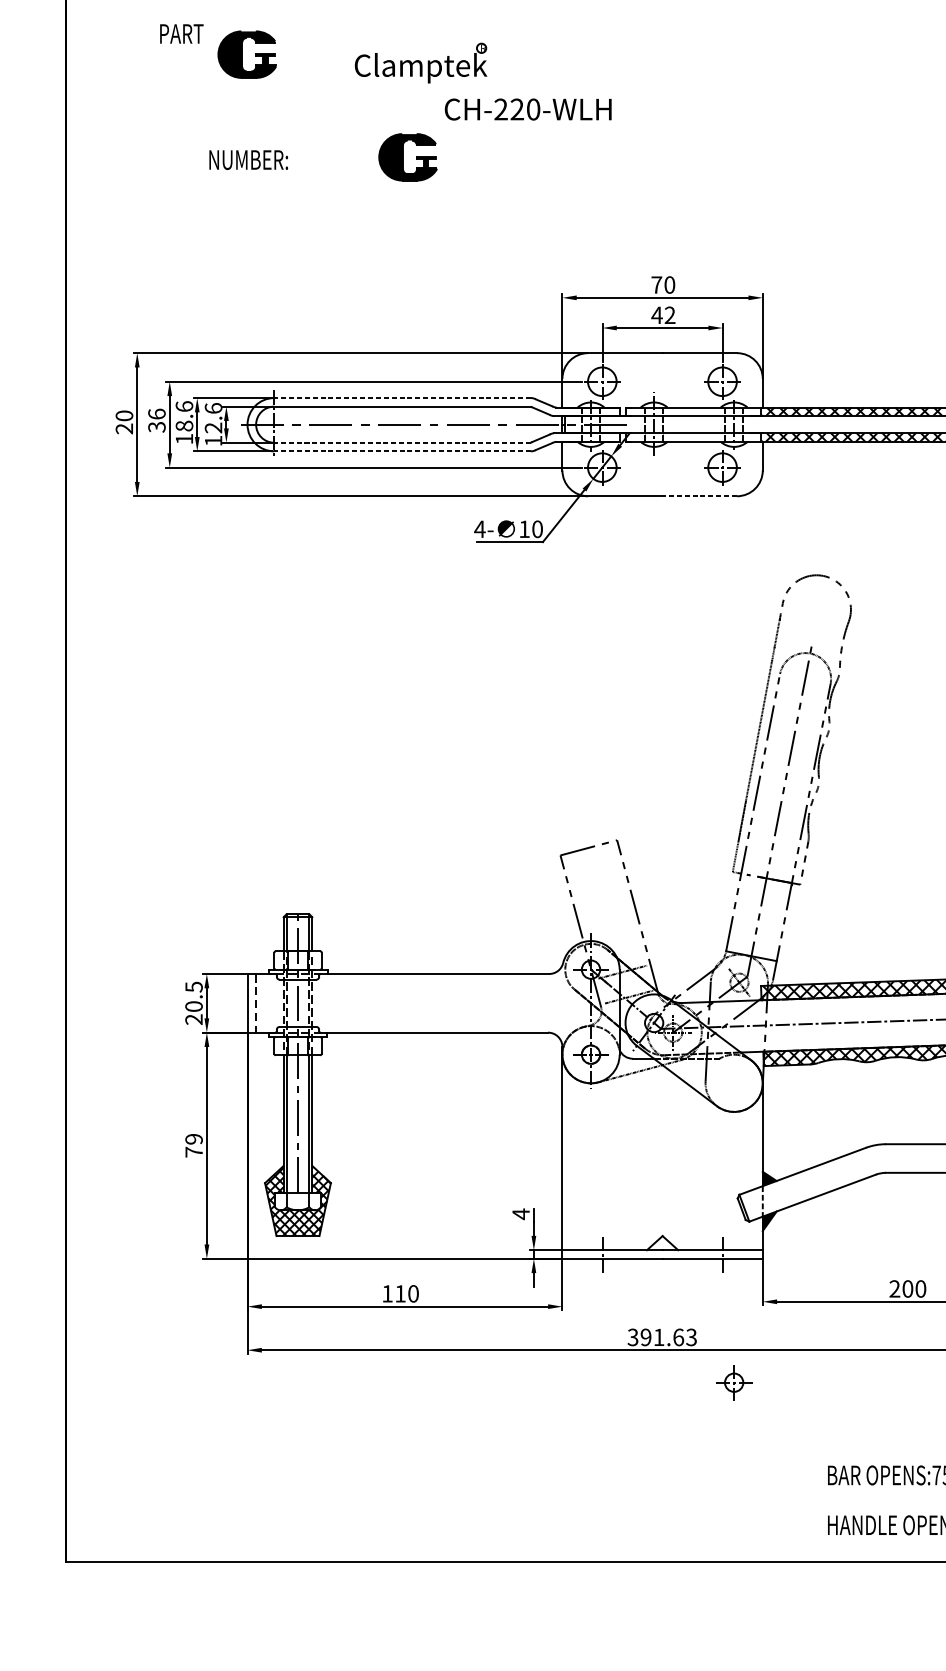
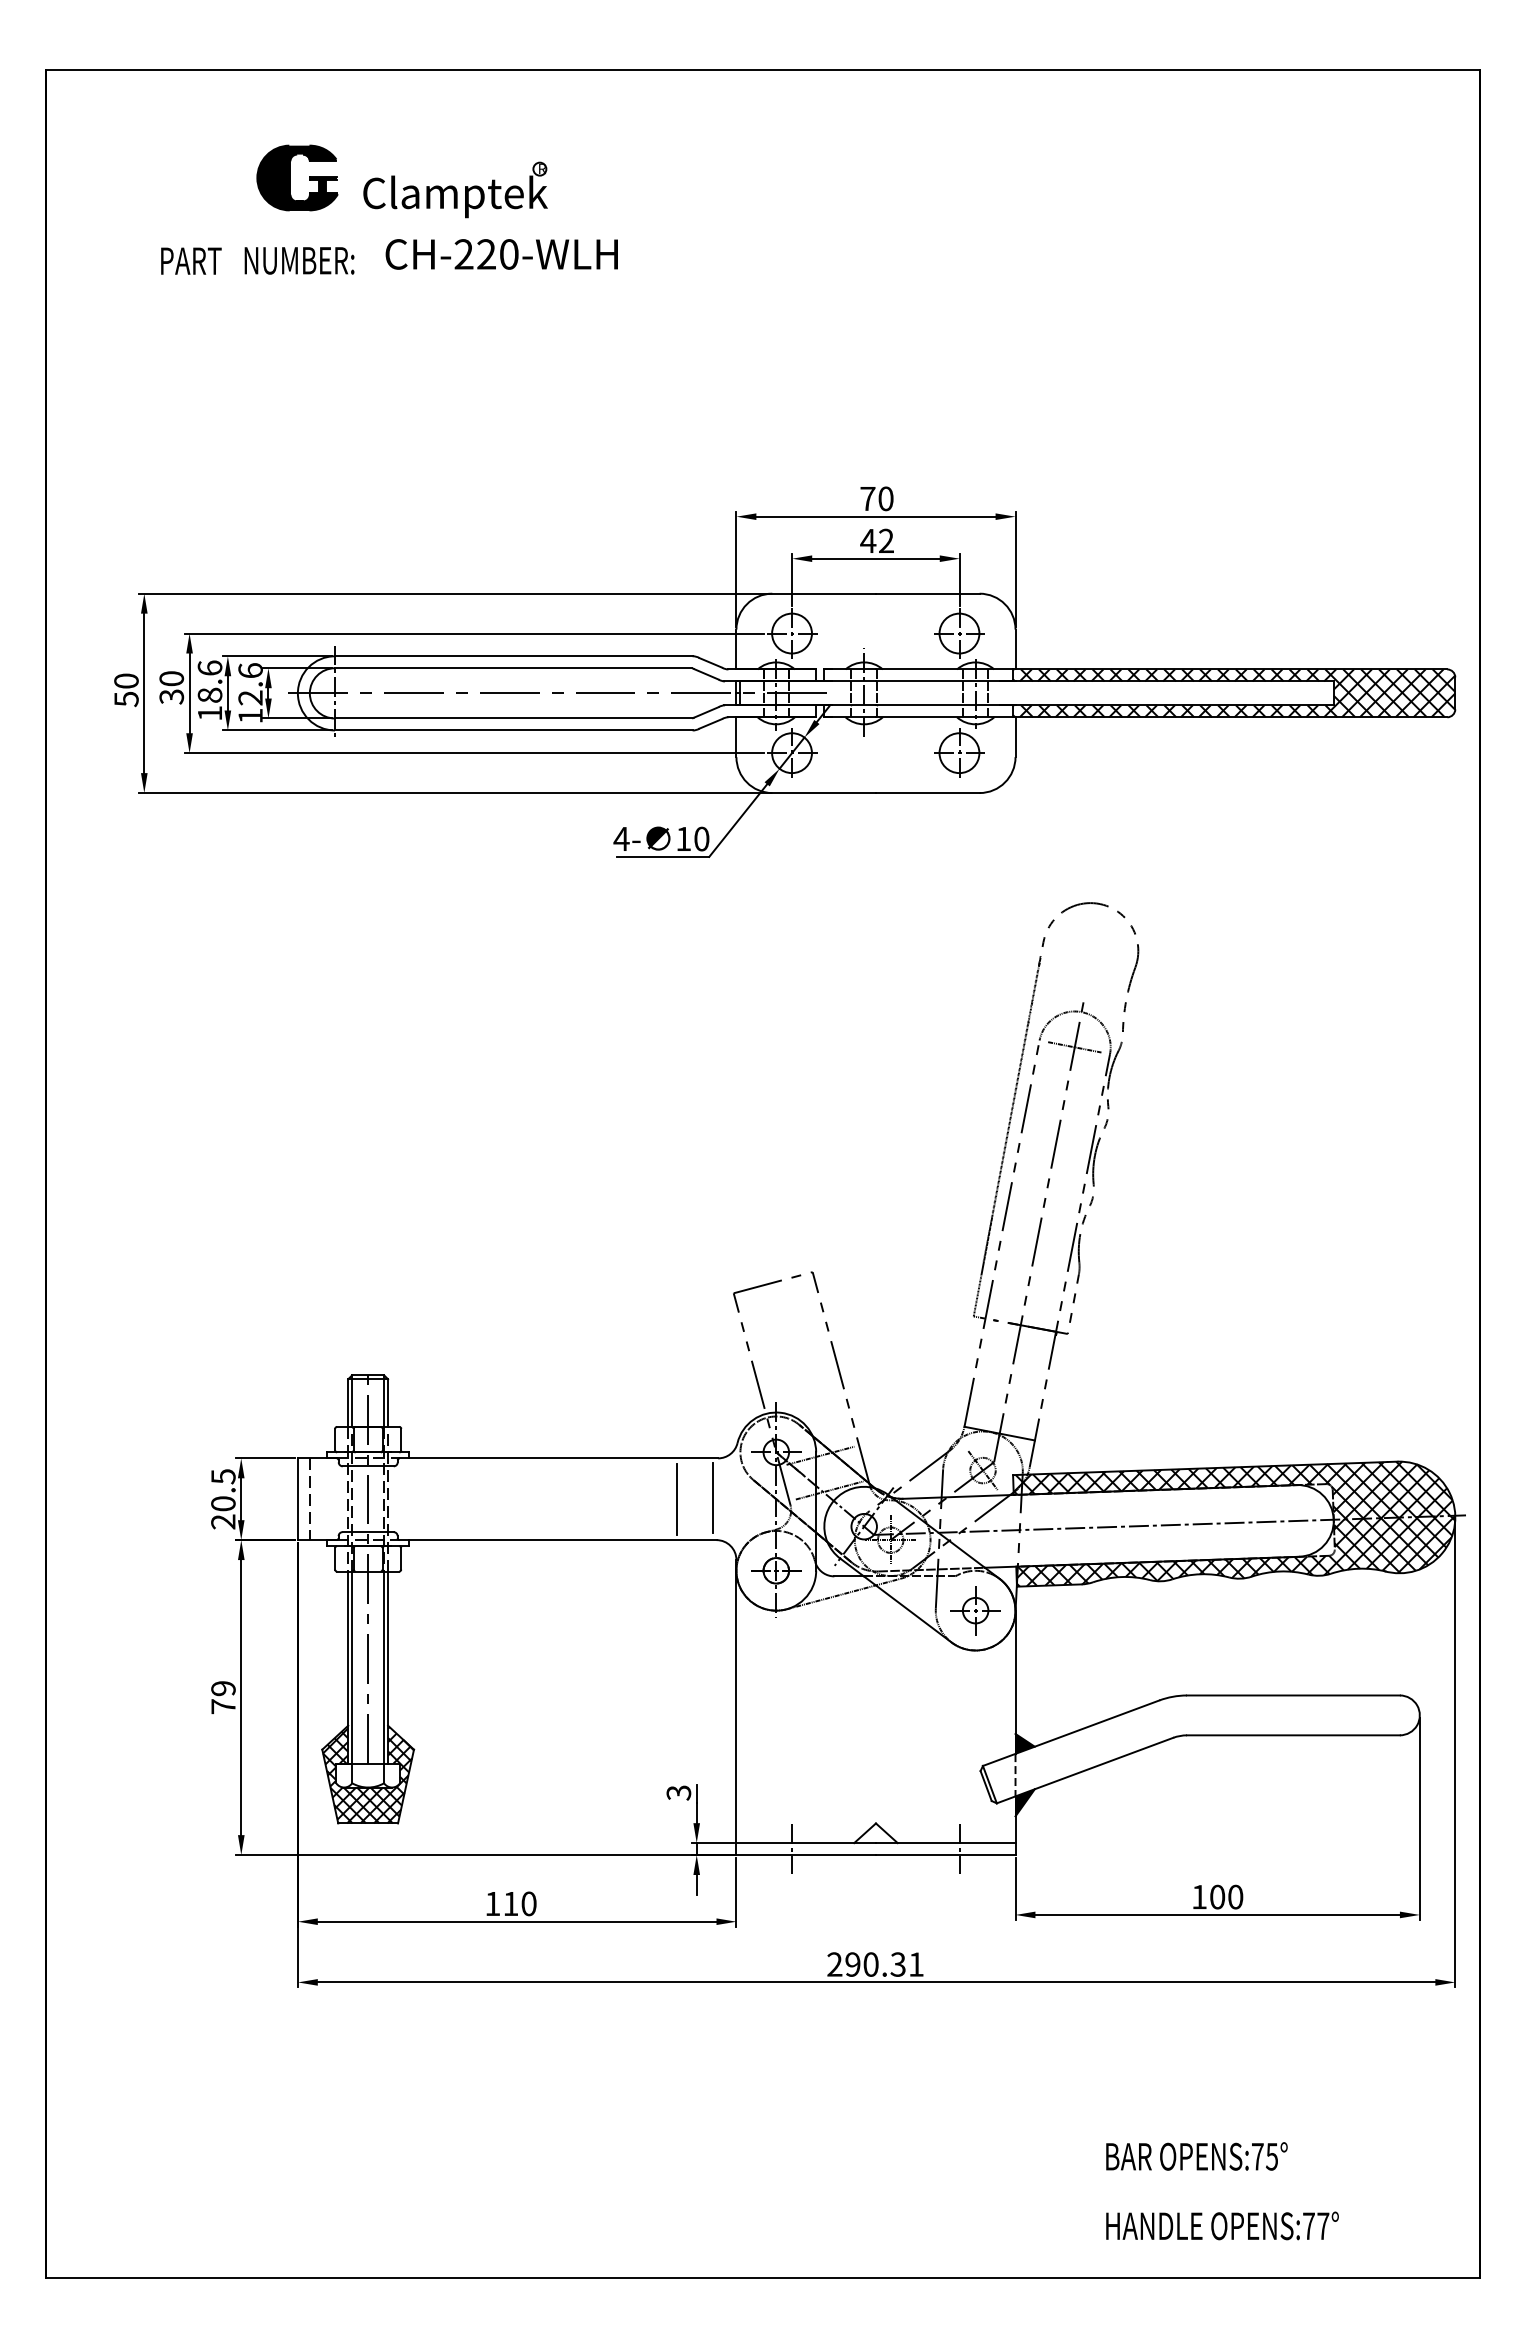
text: (181, 33) -> (191, 260), moved
part: (421, 62) -> (455, 189), moved
text: (527, 109) -> (501, 254), moved
part: (403, 156) -> (514, 320), removed
text: (248, 159) -> (299, 260), moved
line: (402, 398) -> (513, 656), dashed -> solid
text: (156, 414) -> (171, 678), 36 -> 30
text: (124, 429) -> (126, 699), 20 -> 50
line: (402, 442) -> (513, 718), dashed -> solid
line: (402, 451) -> (513, 730), dashed -> solid
line: (699, 496) -> (927, 793), dashed -> solid
line: (805, 678) -> (1074, 1047), added
line: (545, 1002) -> (712, 1498), added
line: (519, 1003) -> (676, 1499), added
text: (520, 1213) -> (678, 1792), 4 -> 3
text: (894, 1288) -> (1199, 1896), 200 -> 100
text: (662, 1337) -> (875, 1964), 391.63 -> 290.31
part: (734, 1382) -> (975, 1610), moved

